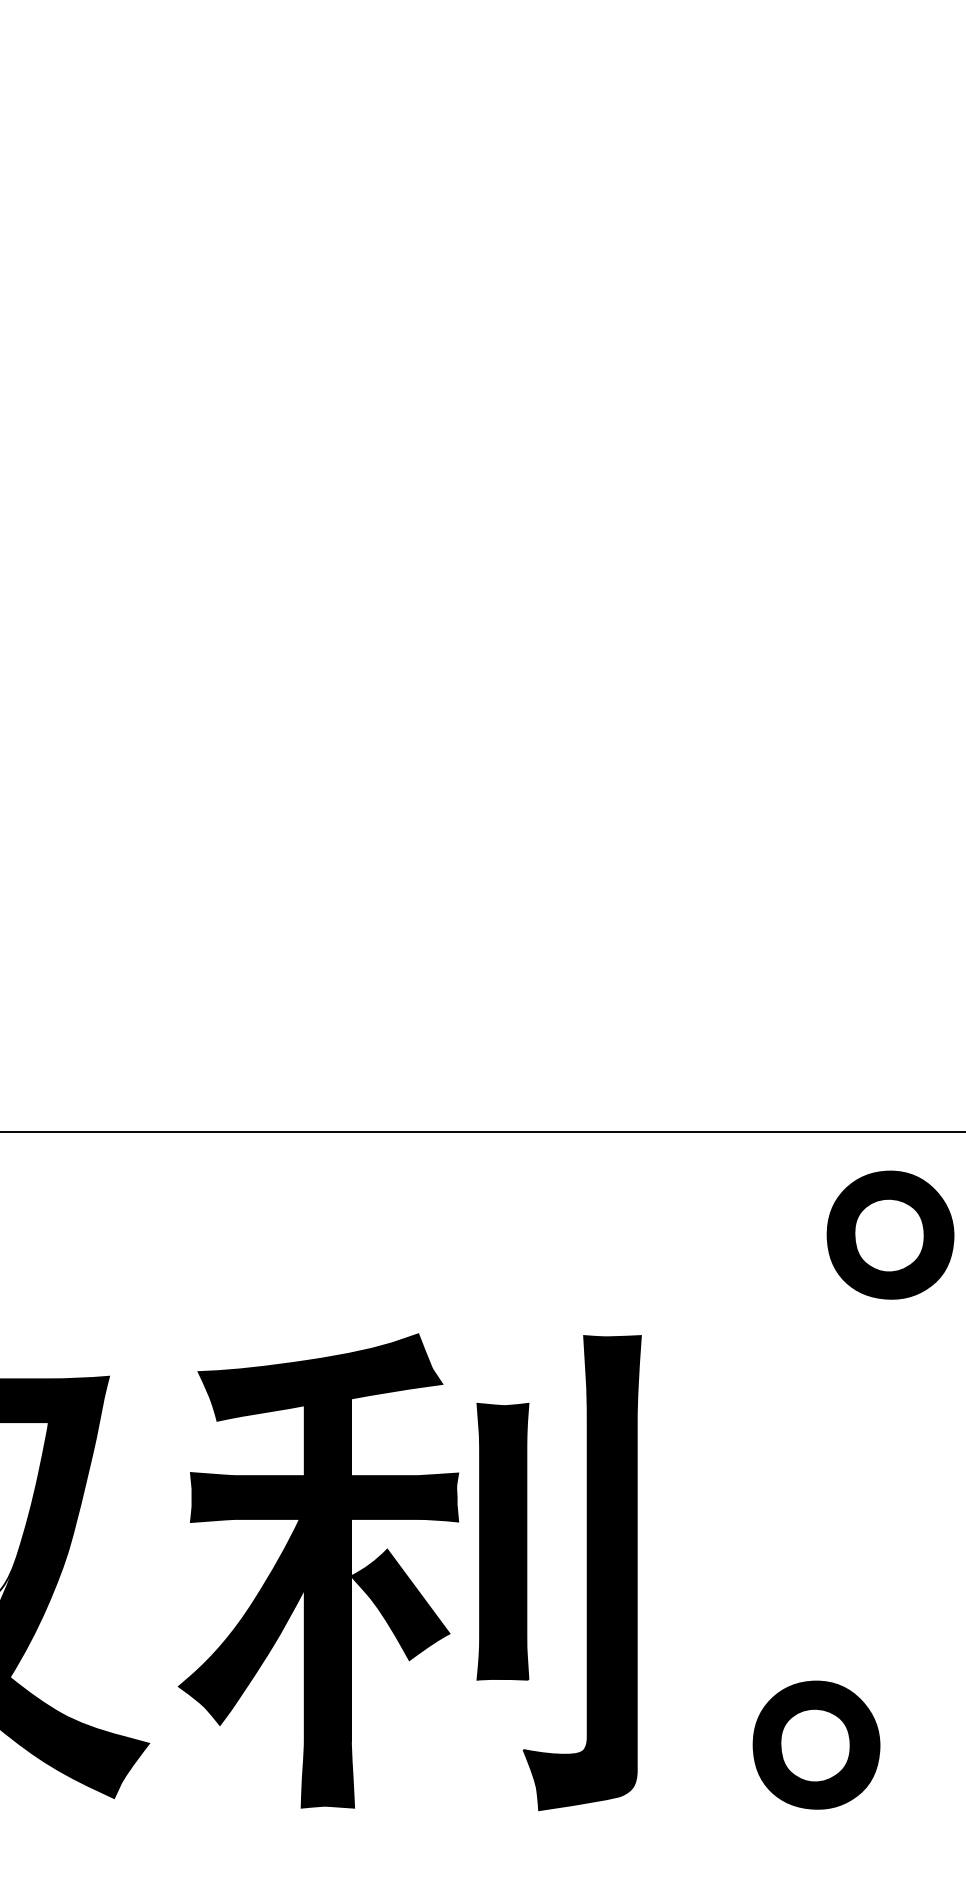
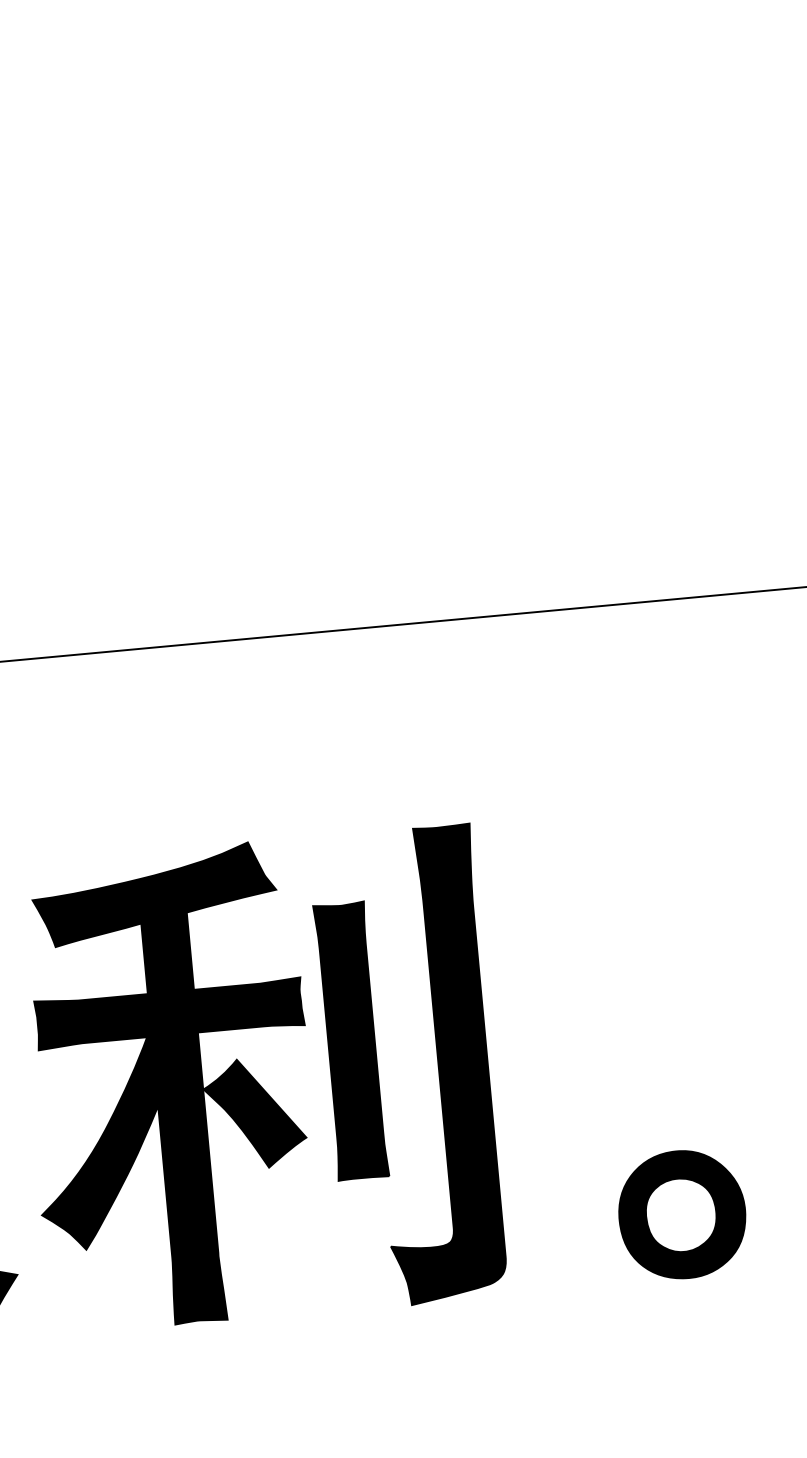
part: (890, 1234) -> (708, 699), removed

